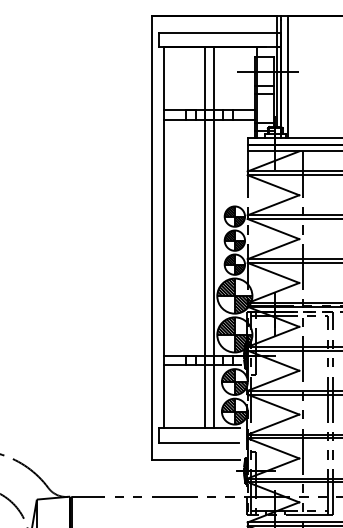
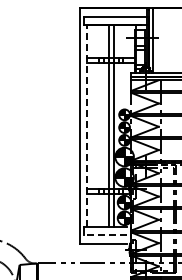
line: (164, 238) -> (87, 126), solid -> dashed
line: (196, 442) -> (104, 234), solid -> dashed

